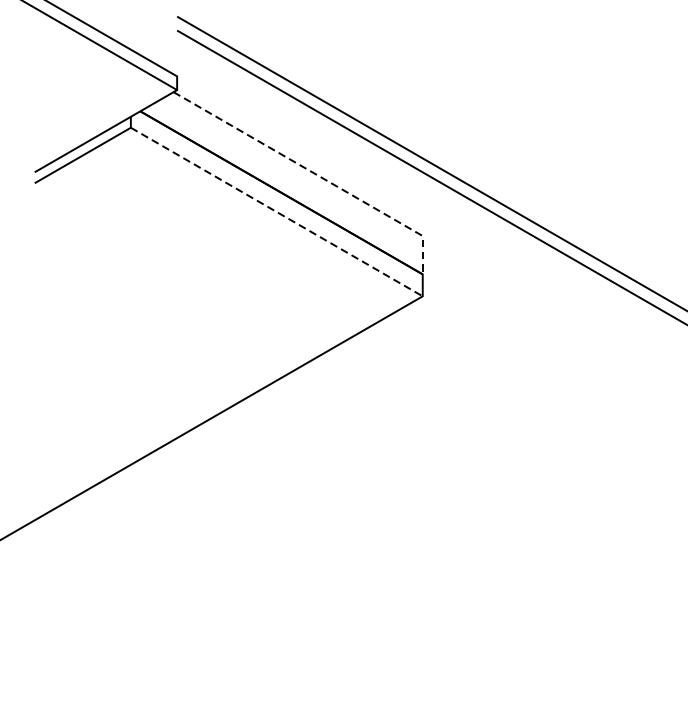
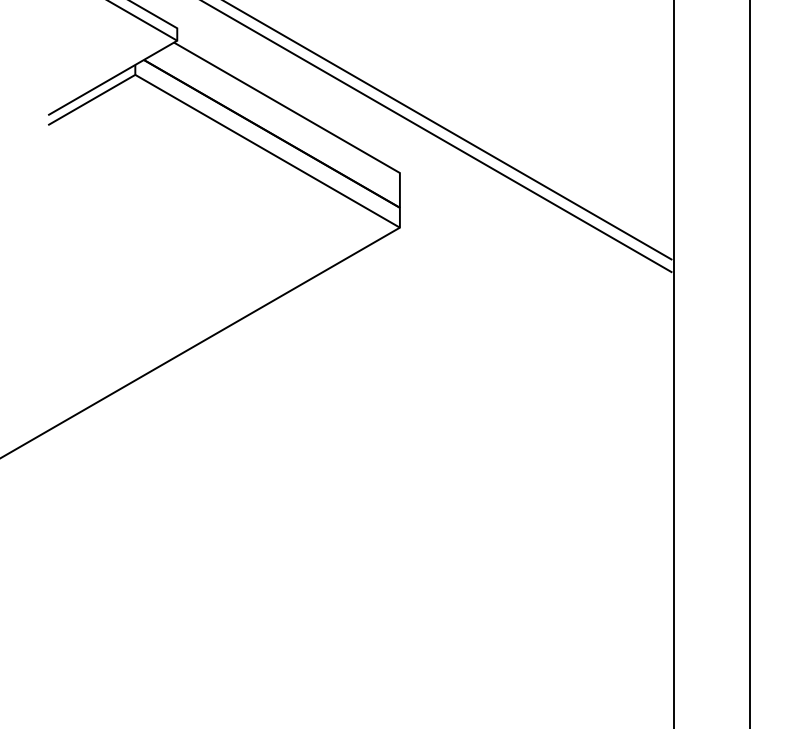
line: (315, 174) -> (302, 117), dashed -> solid
line: (276, 212) -> (267, 151), dashed -> solid

